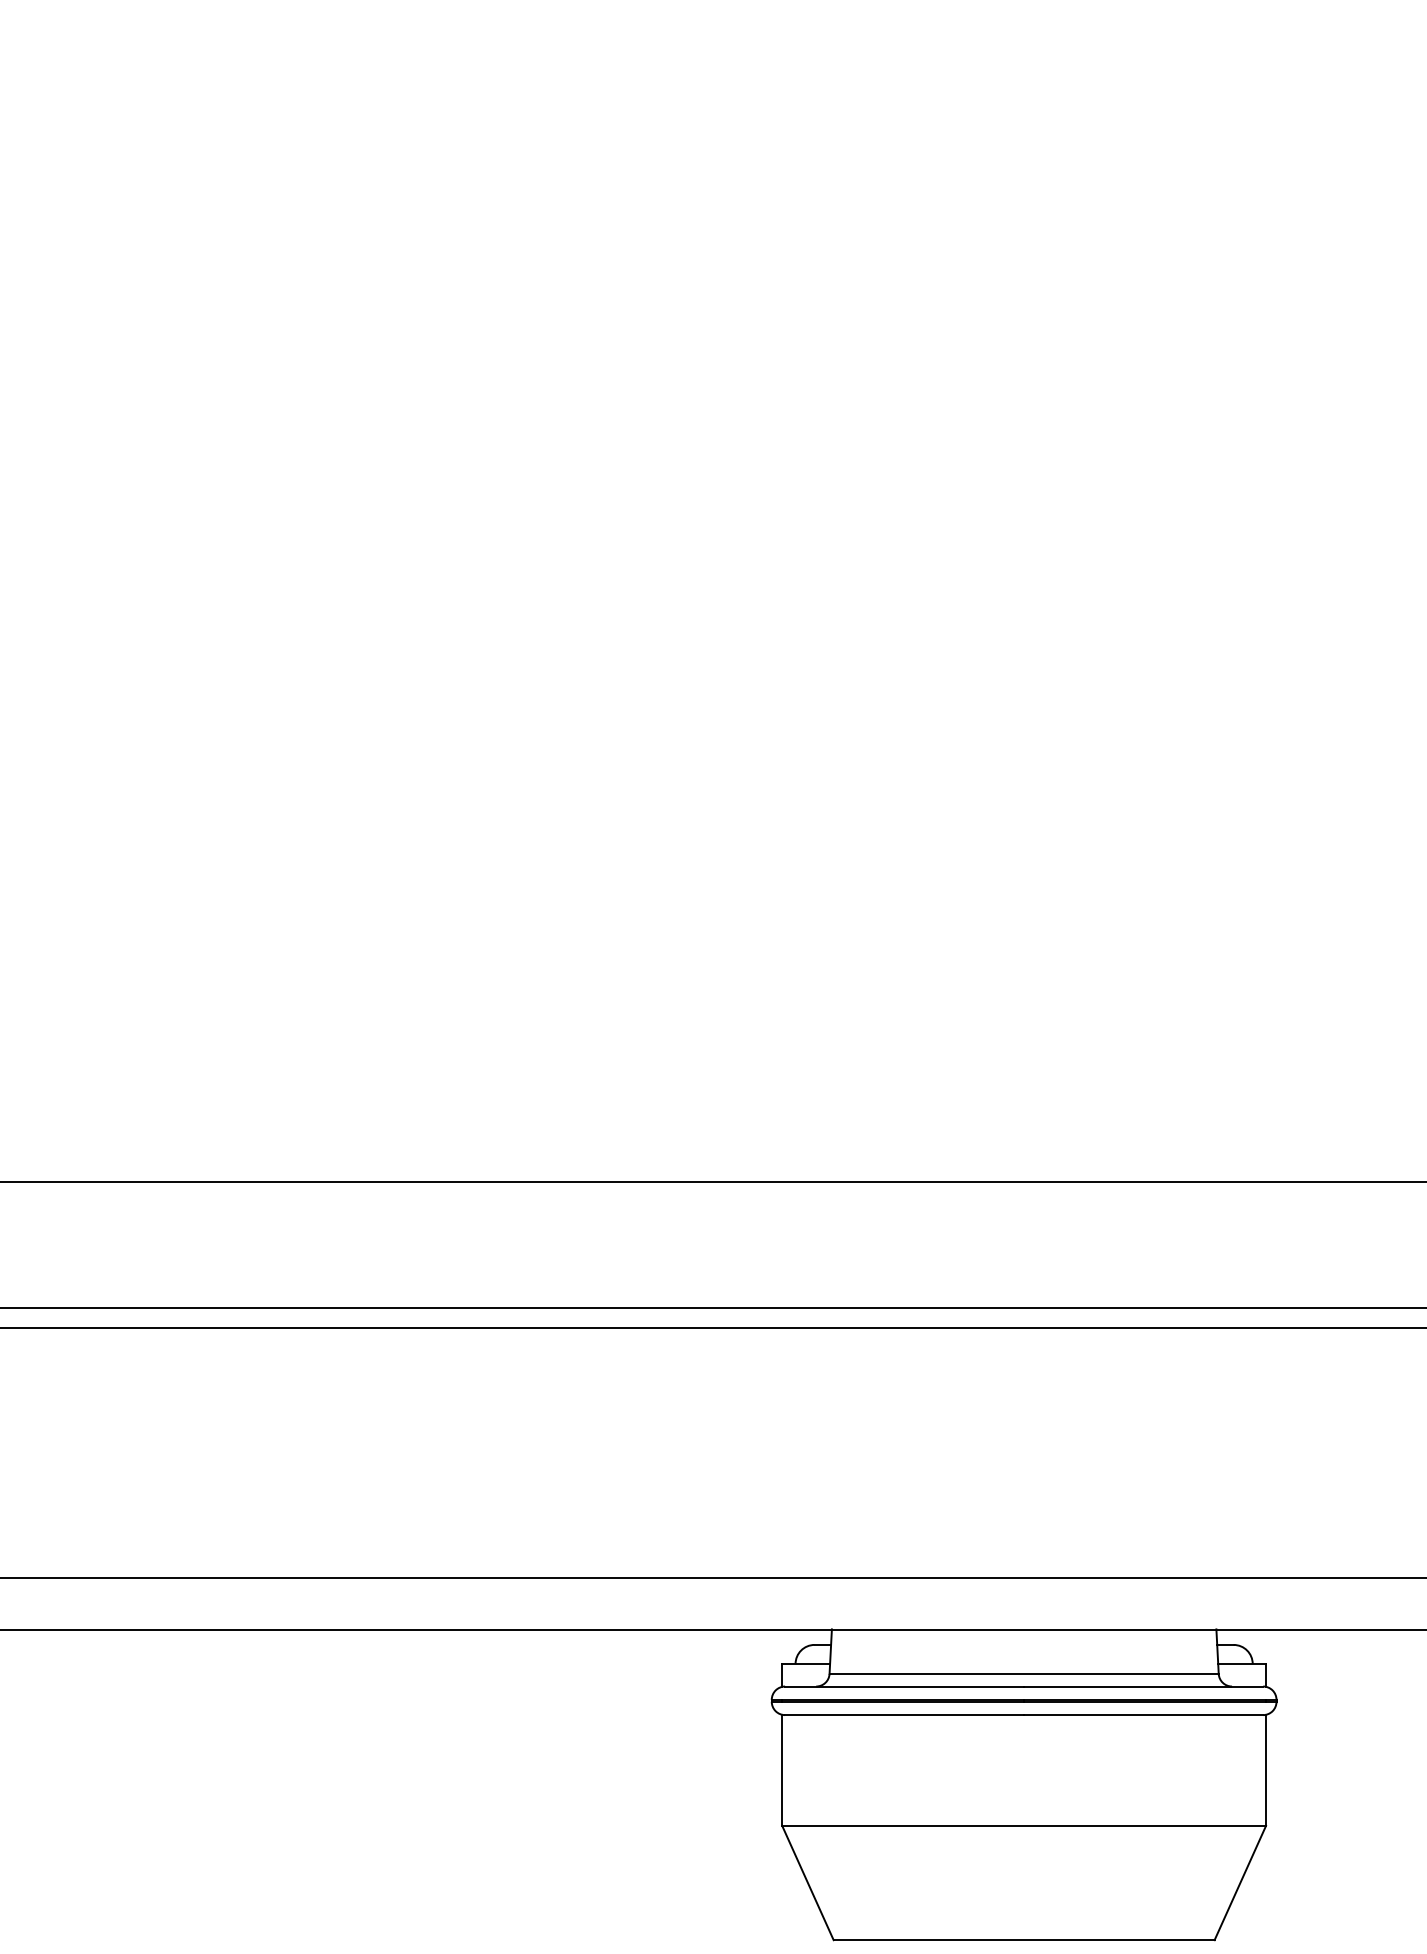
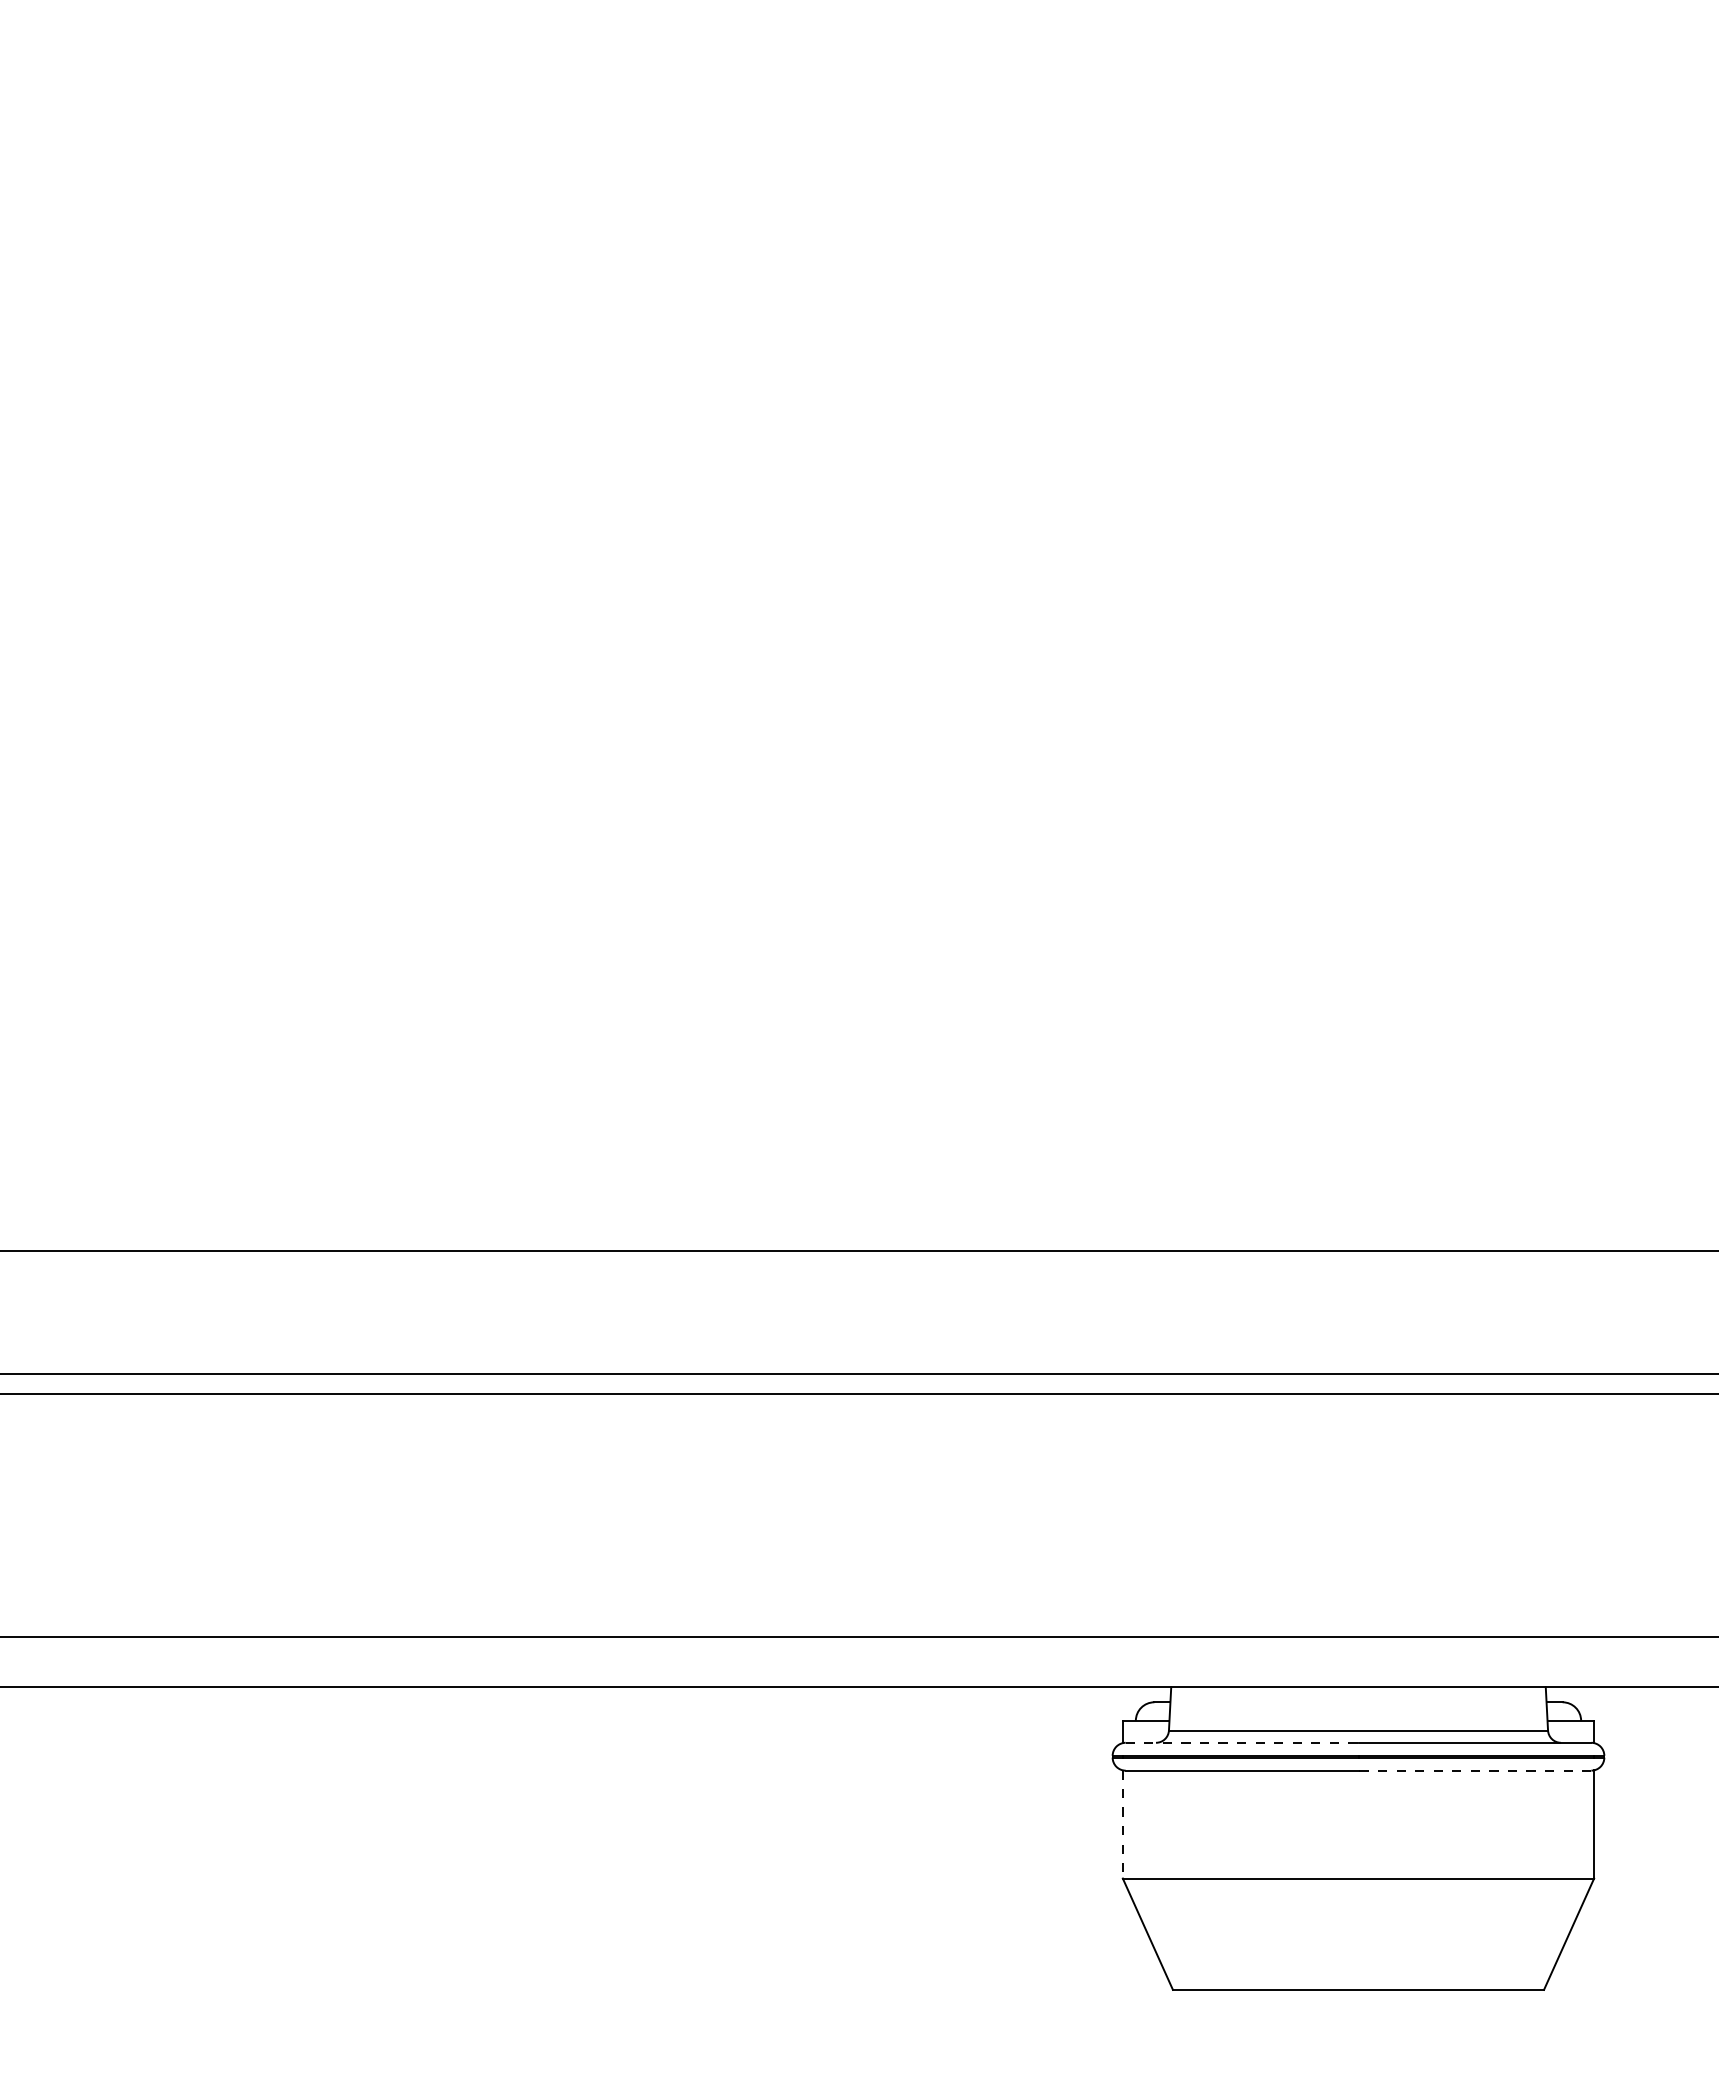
line: (905, 1686) -> (1242, 1742), solid -> dashed
line: (1143, 1714) -> (1474, 1770), solid -> dashed
line: (781, 1770) -> (1122, 1824), solid -> dashed

